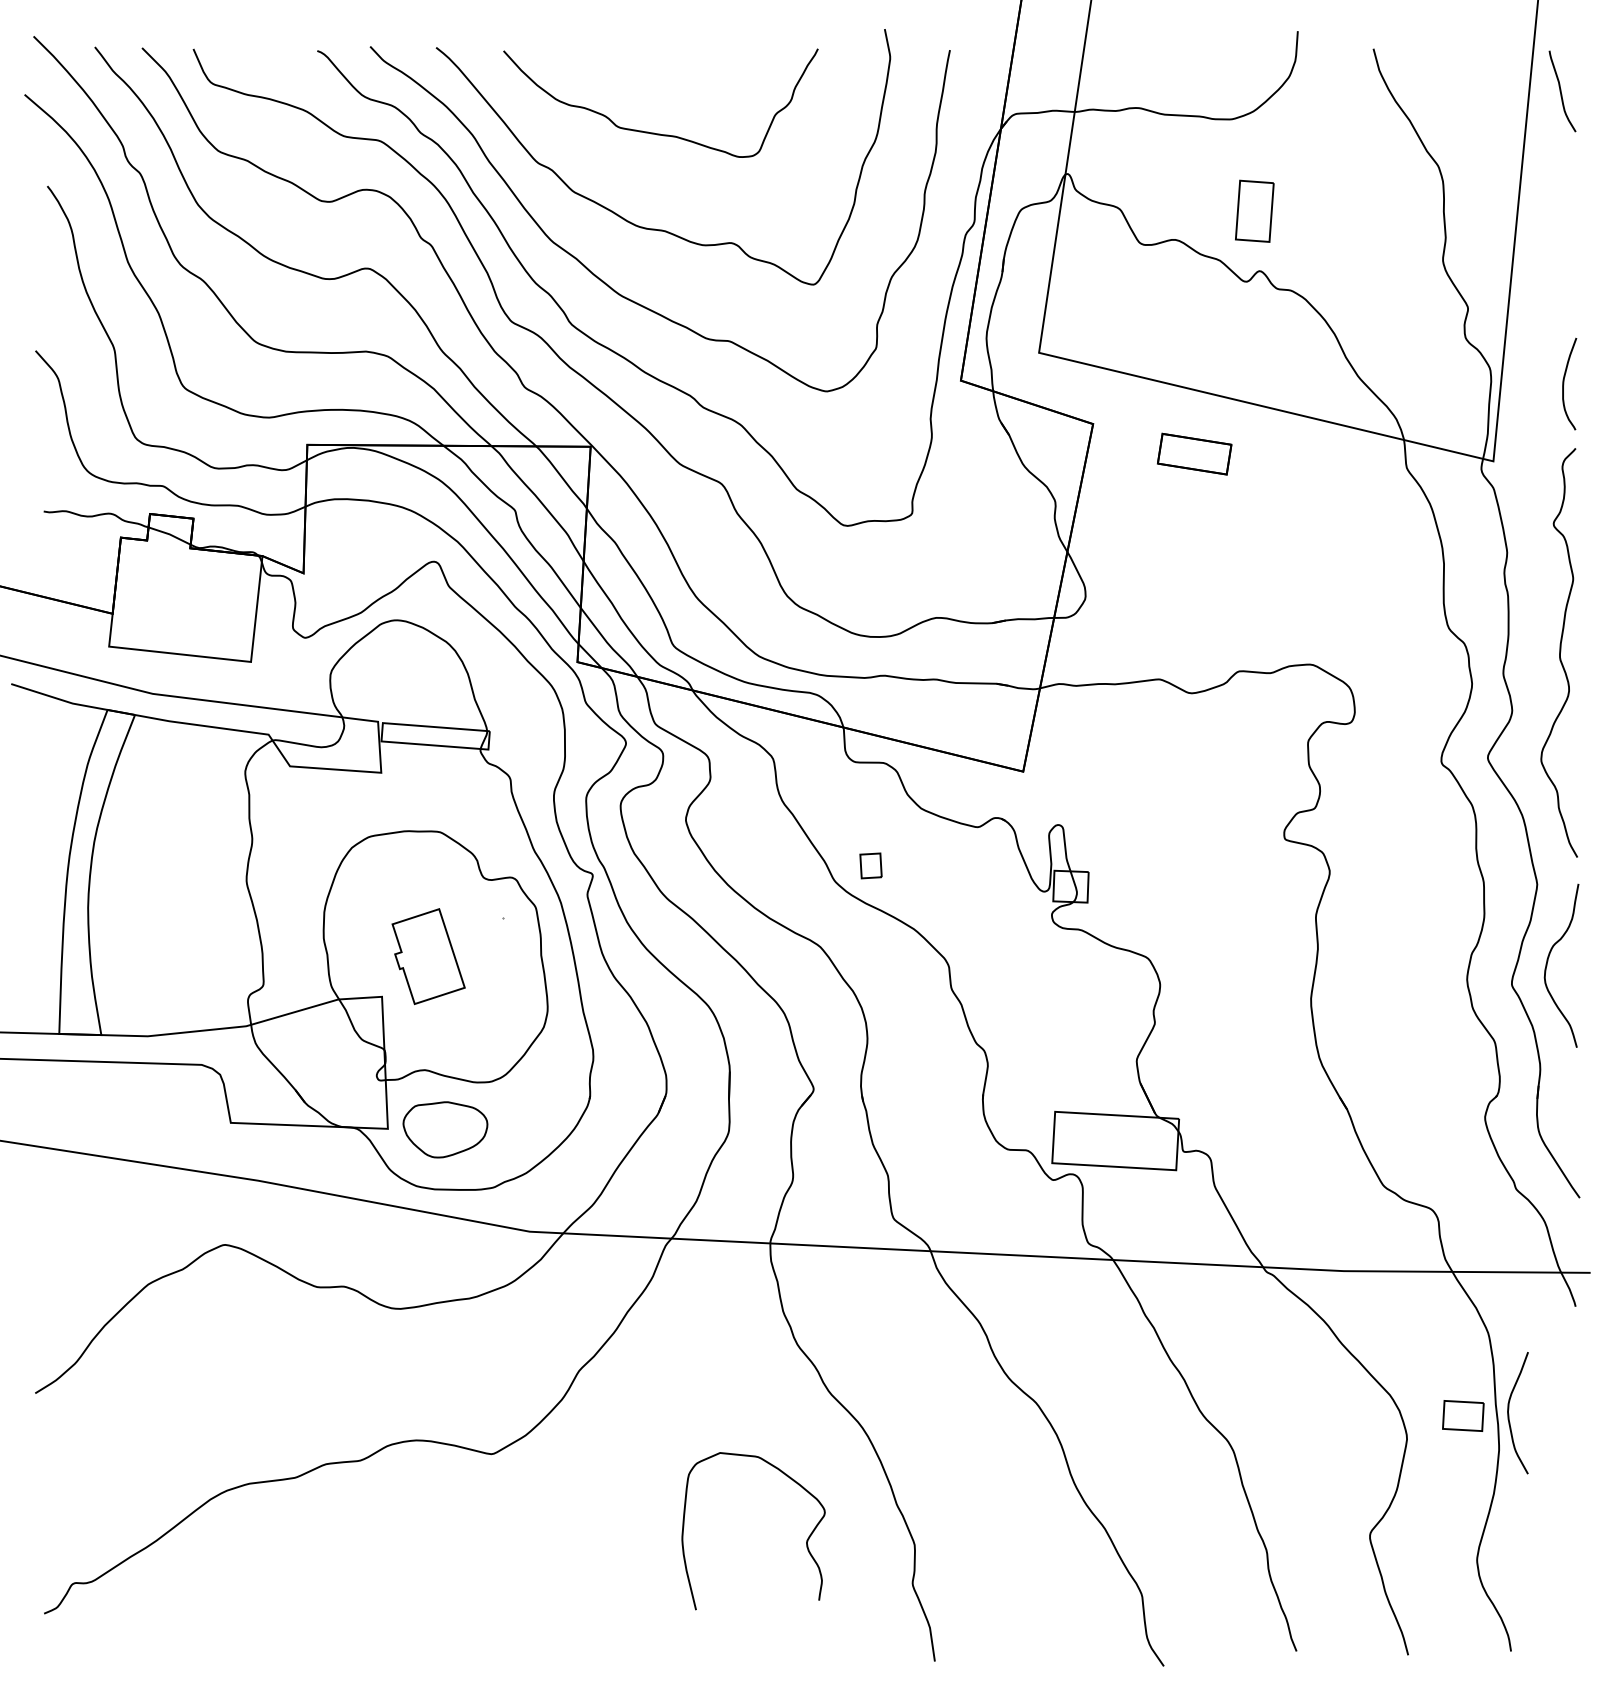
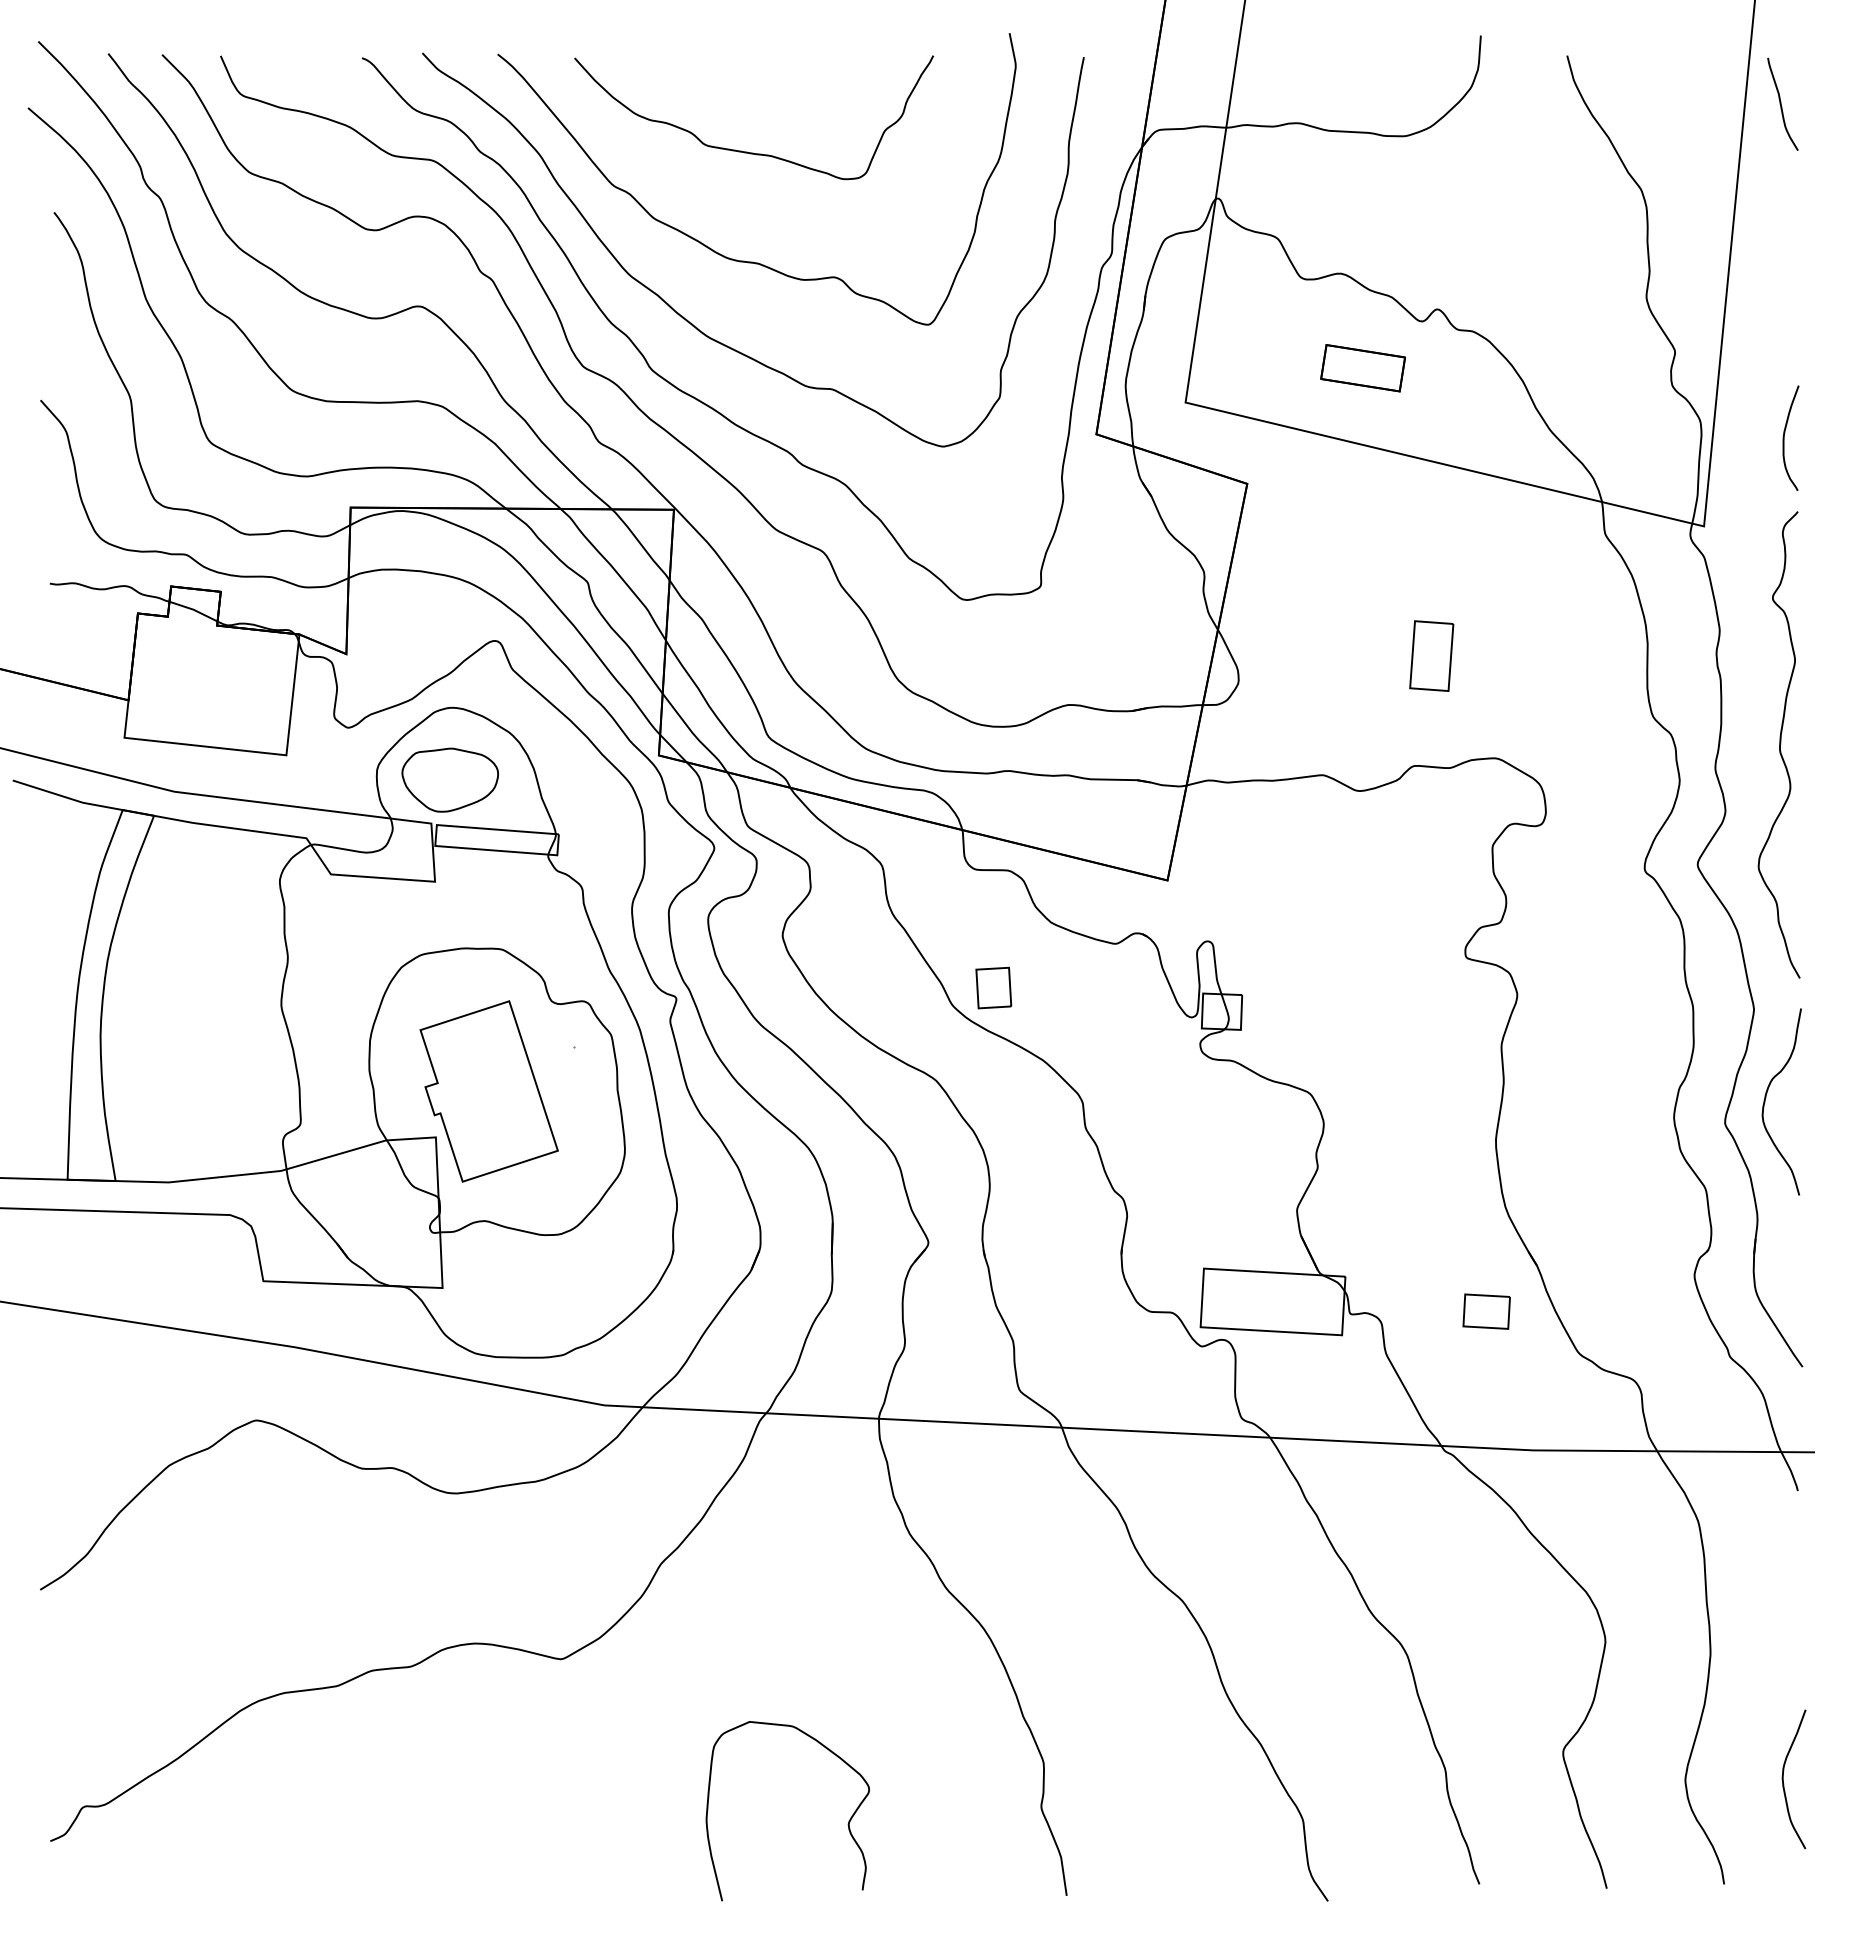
part: (1254, 210) -> (1431, 655), moved
part: (1194, 454) -> (1362, 368), moved
part: (870, 865) -> (993, 987), size x1.43
part: (428, 956) -> (488, 1091), size x1.67
part: (444, 1129) -> (449, 779), moved
curve: (1508, 1413) -> (1783, 1779), moved
part: (1463, 1415) -> (1486, 1311), moved
curve: (805, 1542) -> (847, 1824), moved

